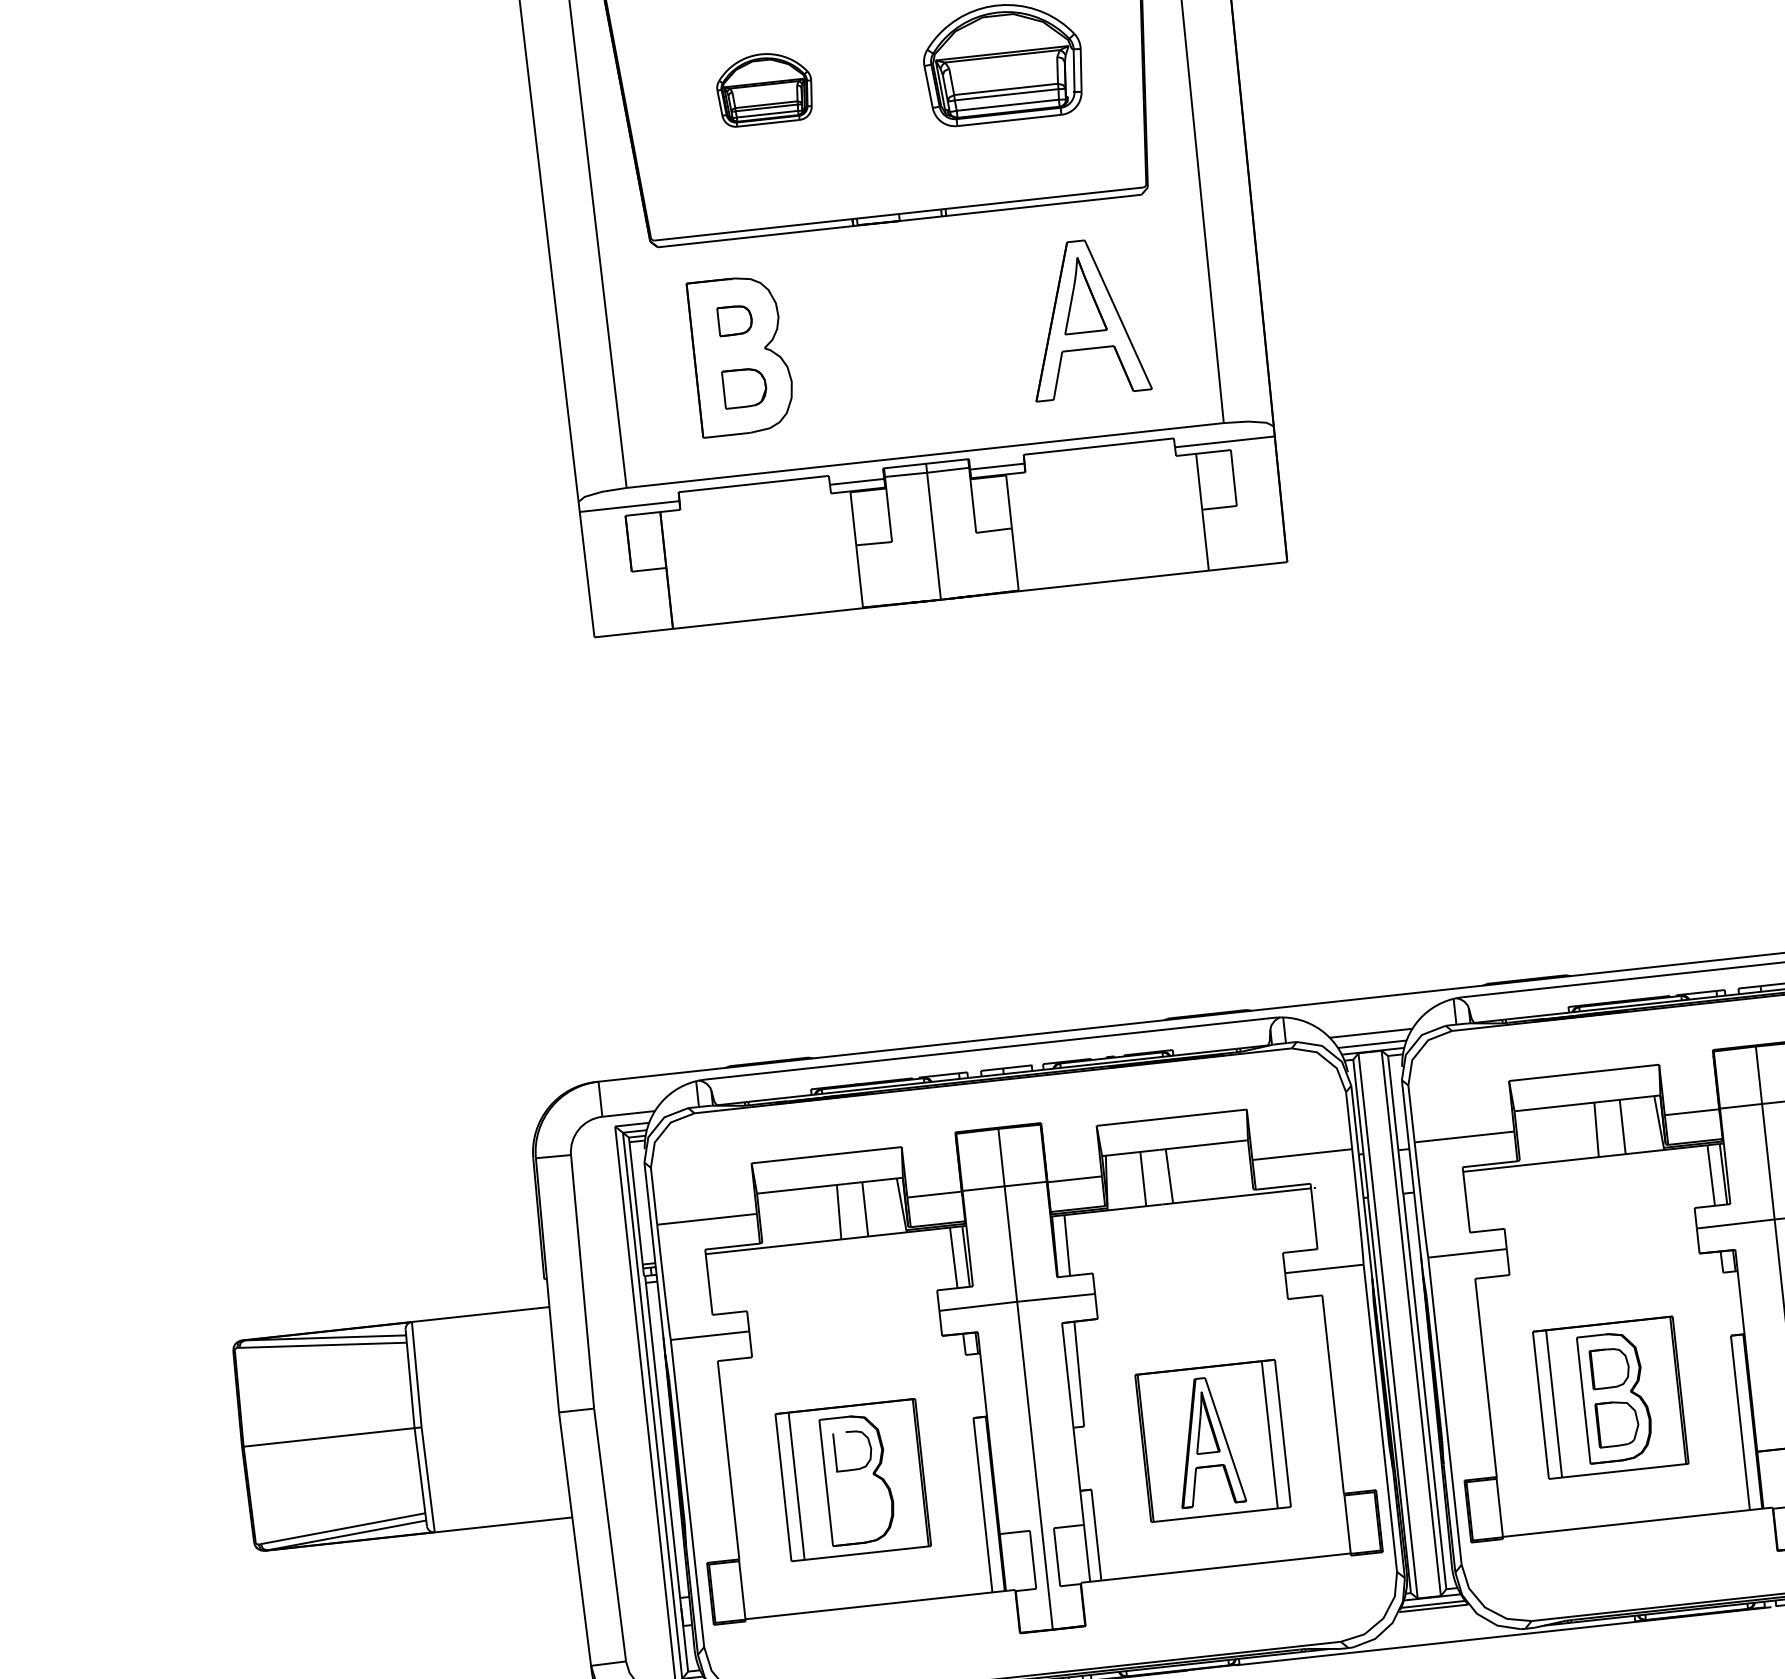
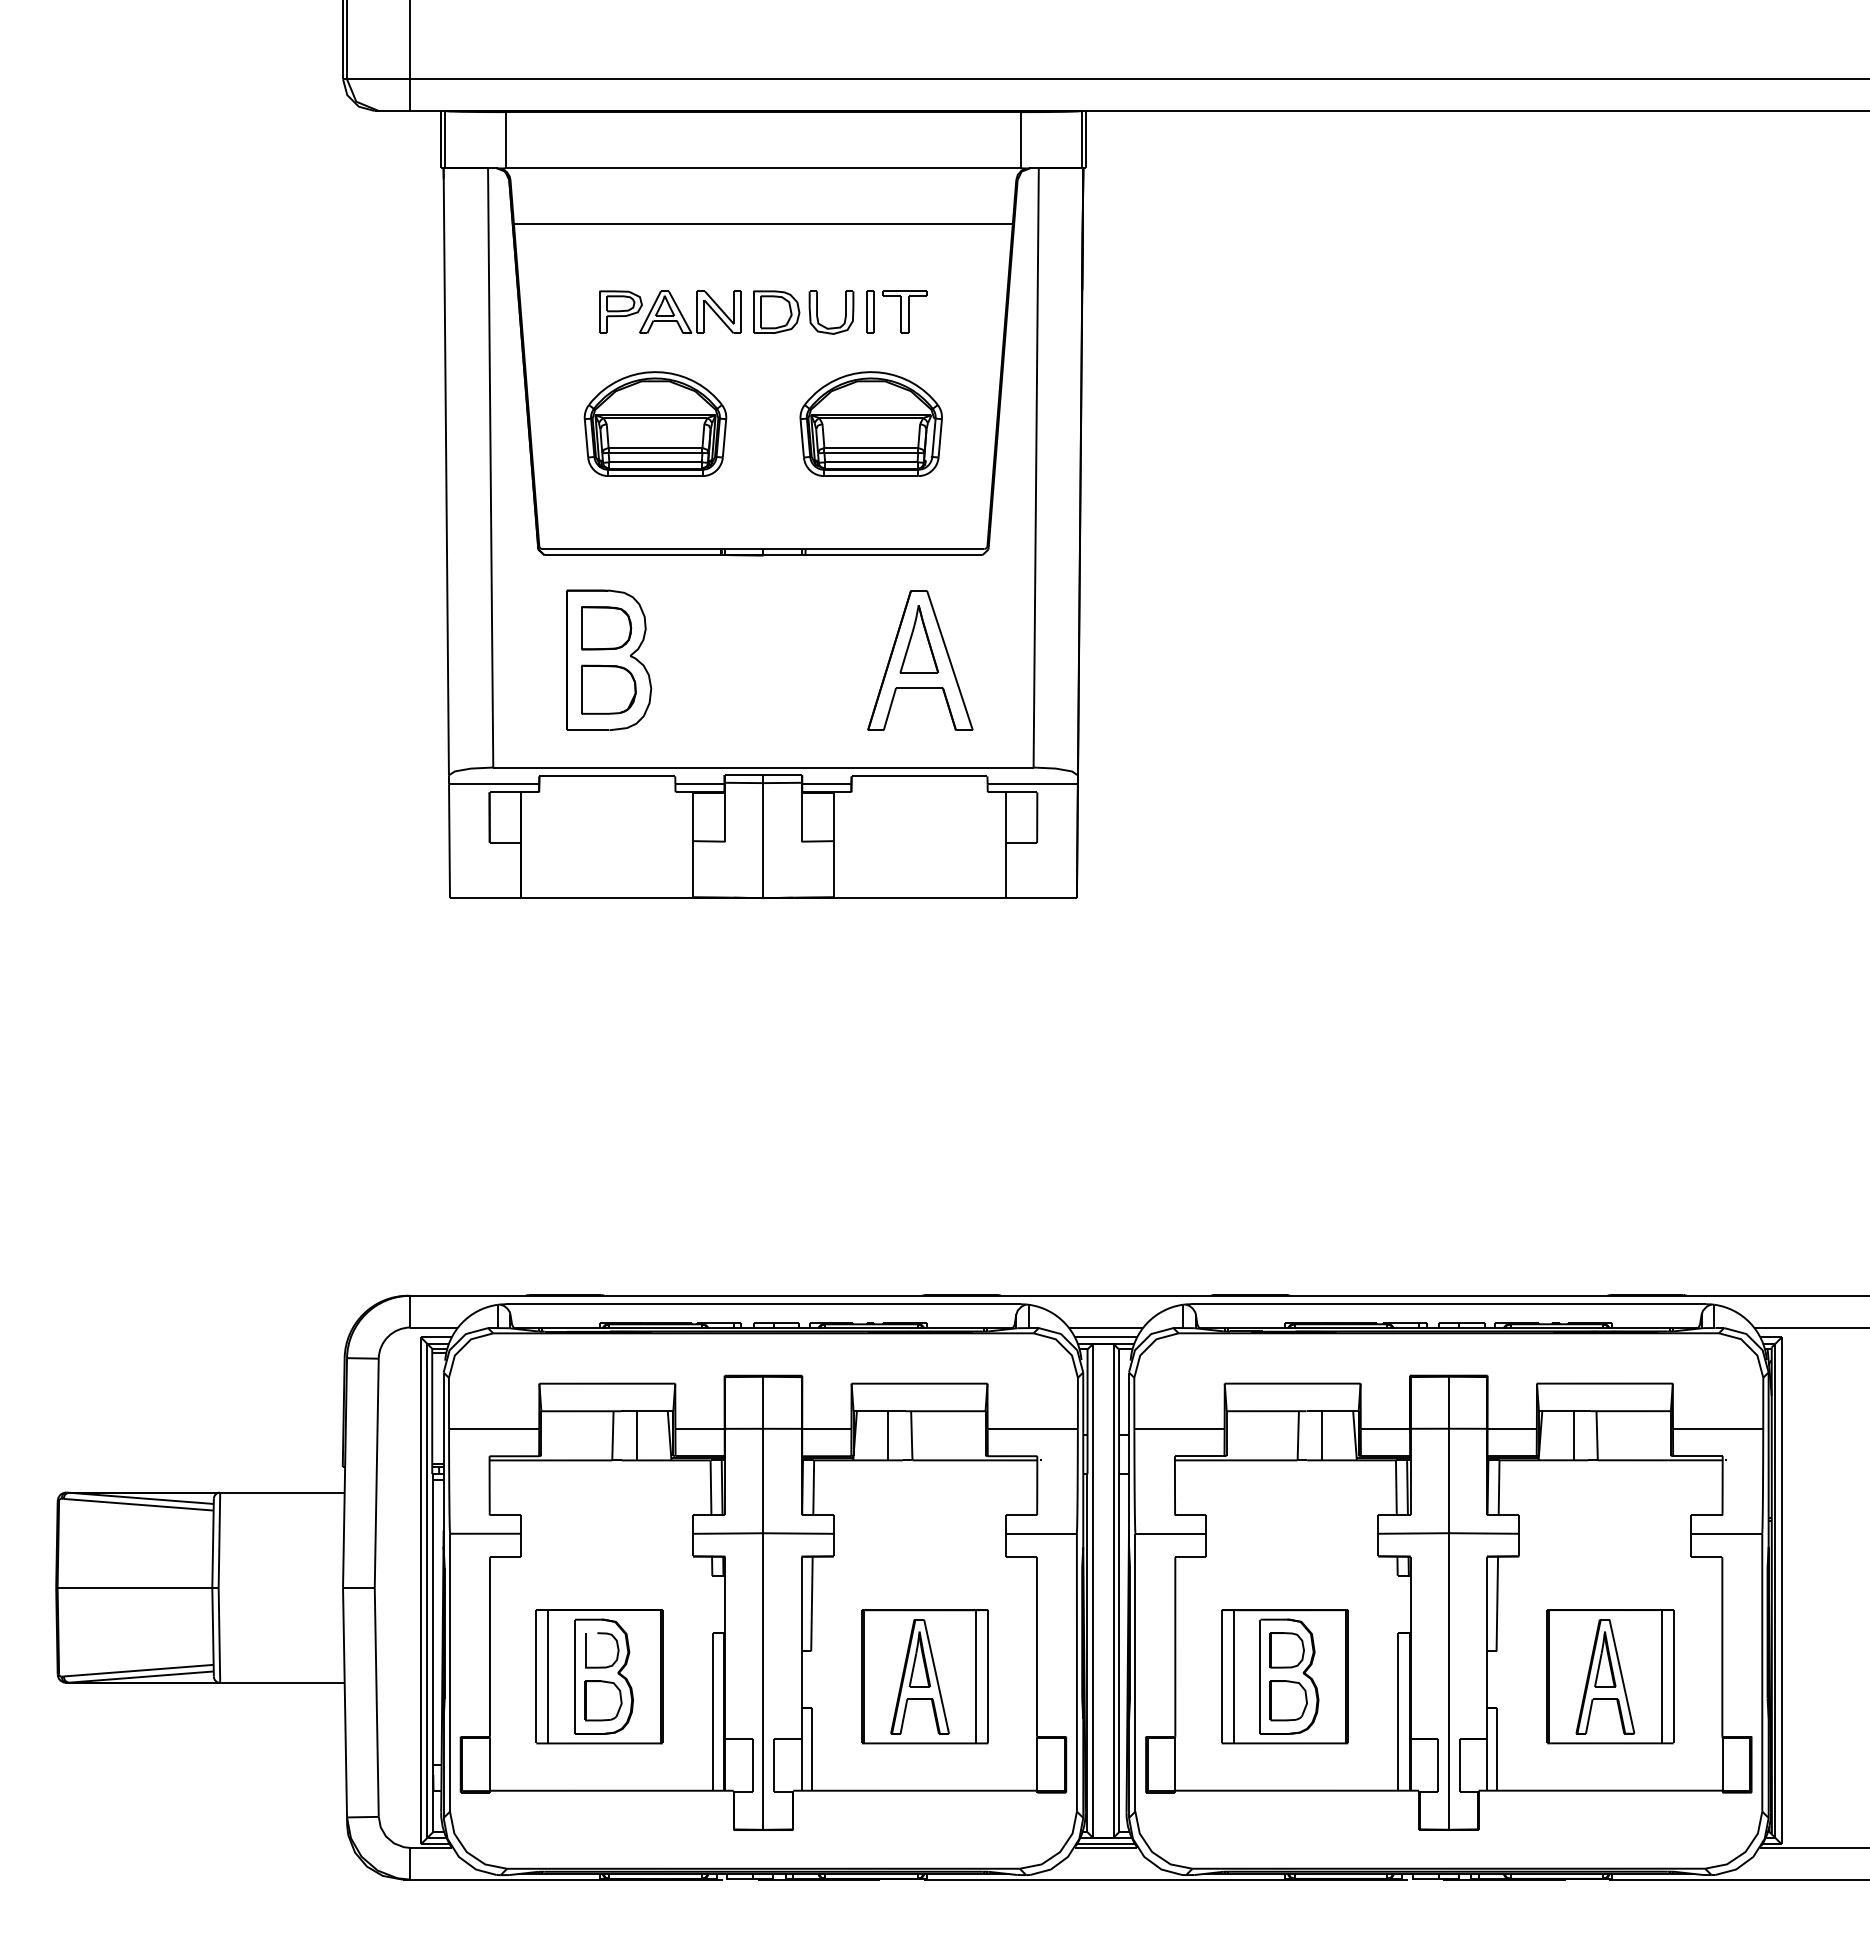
part: (764, 88) -> (655, 423), size x1.67
part: (735, 320) -> (606, 628), size x1.67
part: (744, 387) -> (608, 689), size x1.43
part: (860, 1505) -> (603, 1700), added

